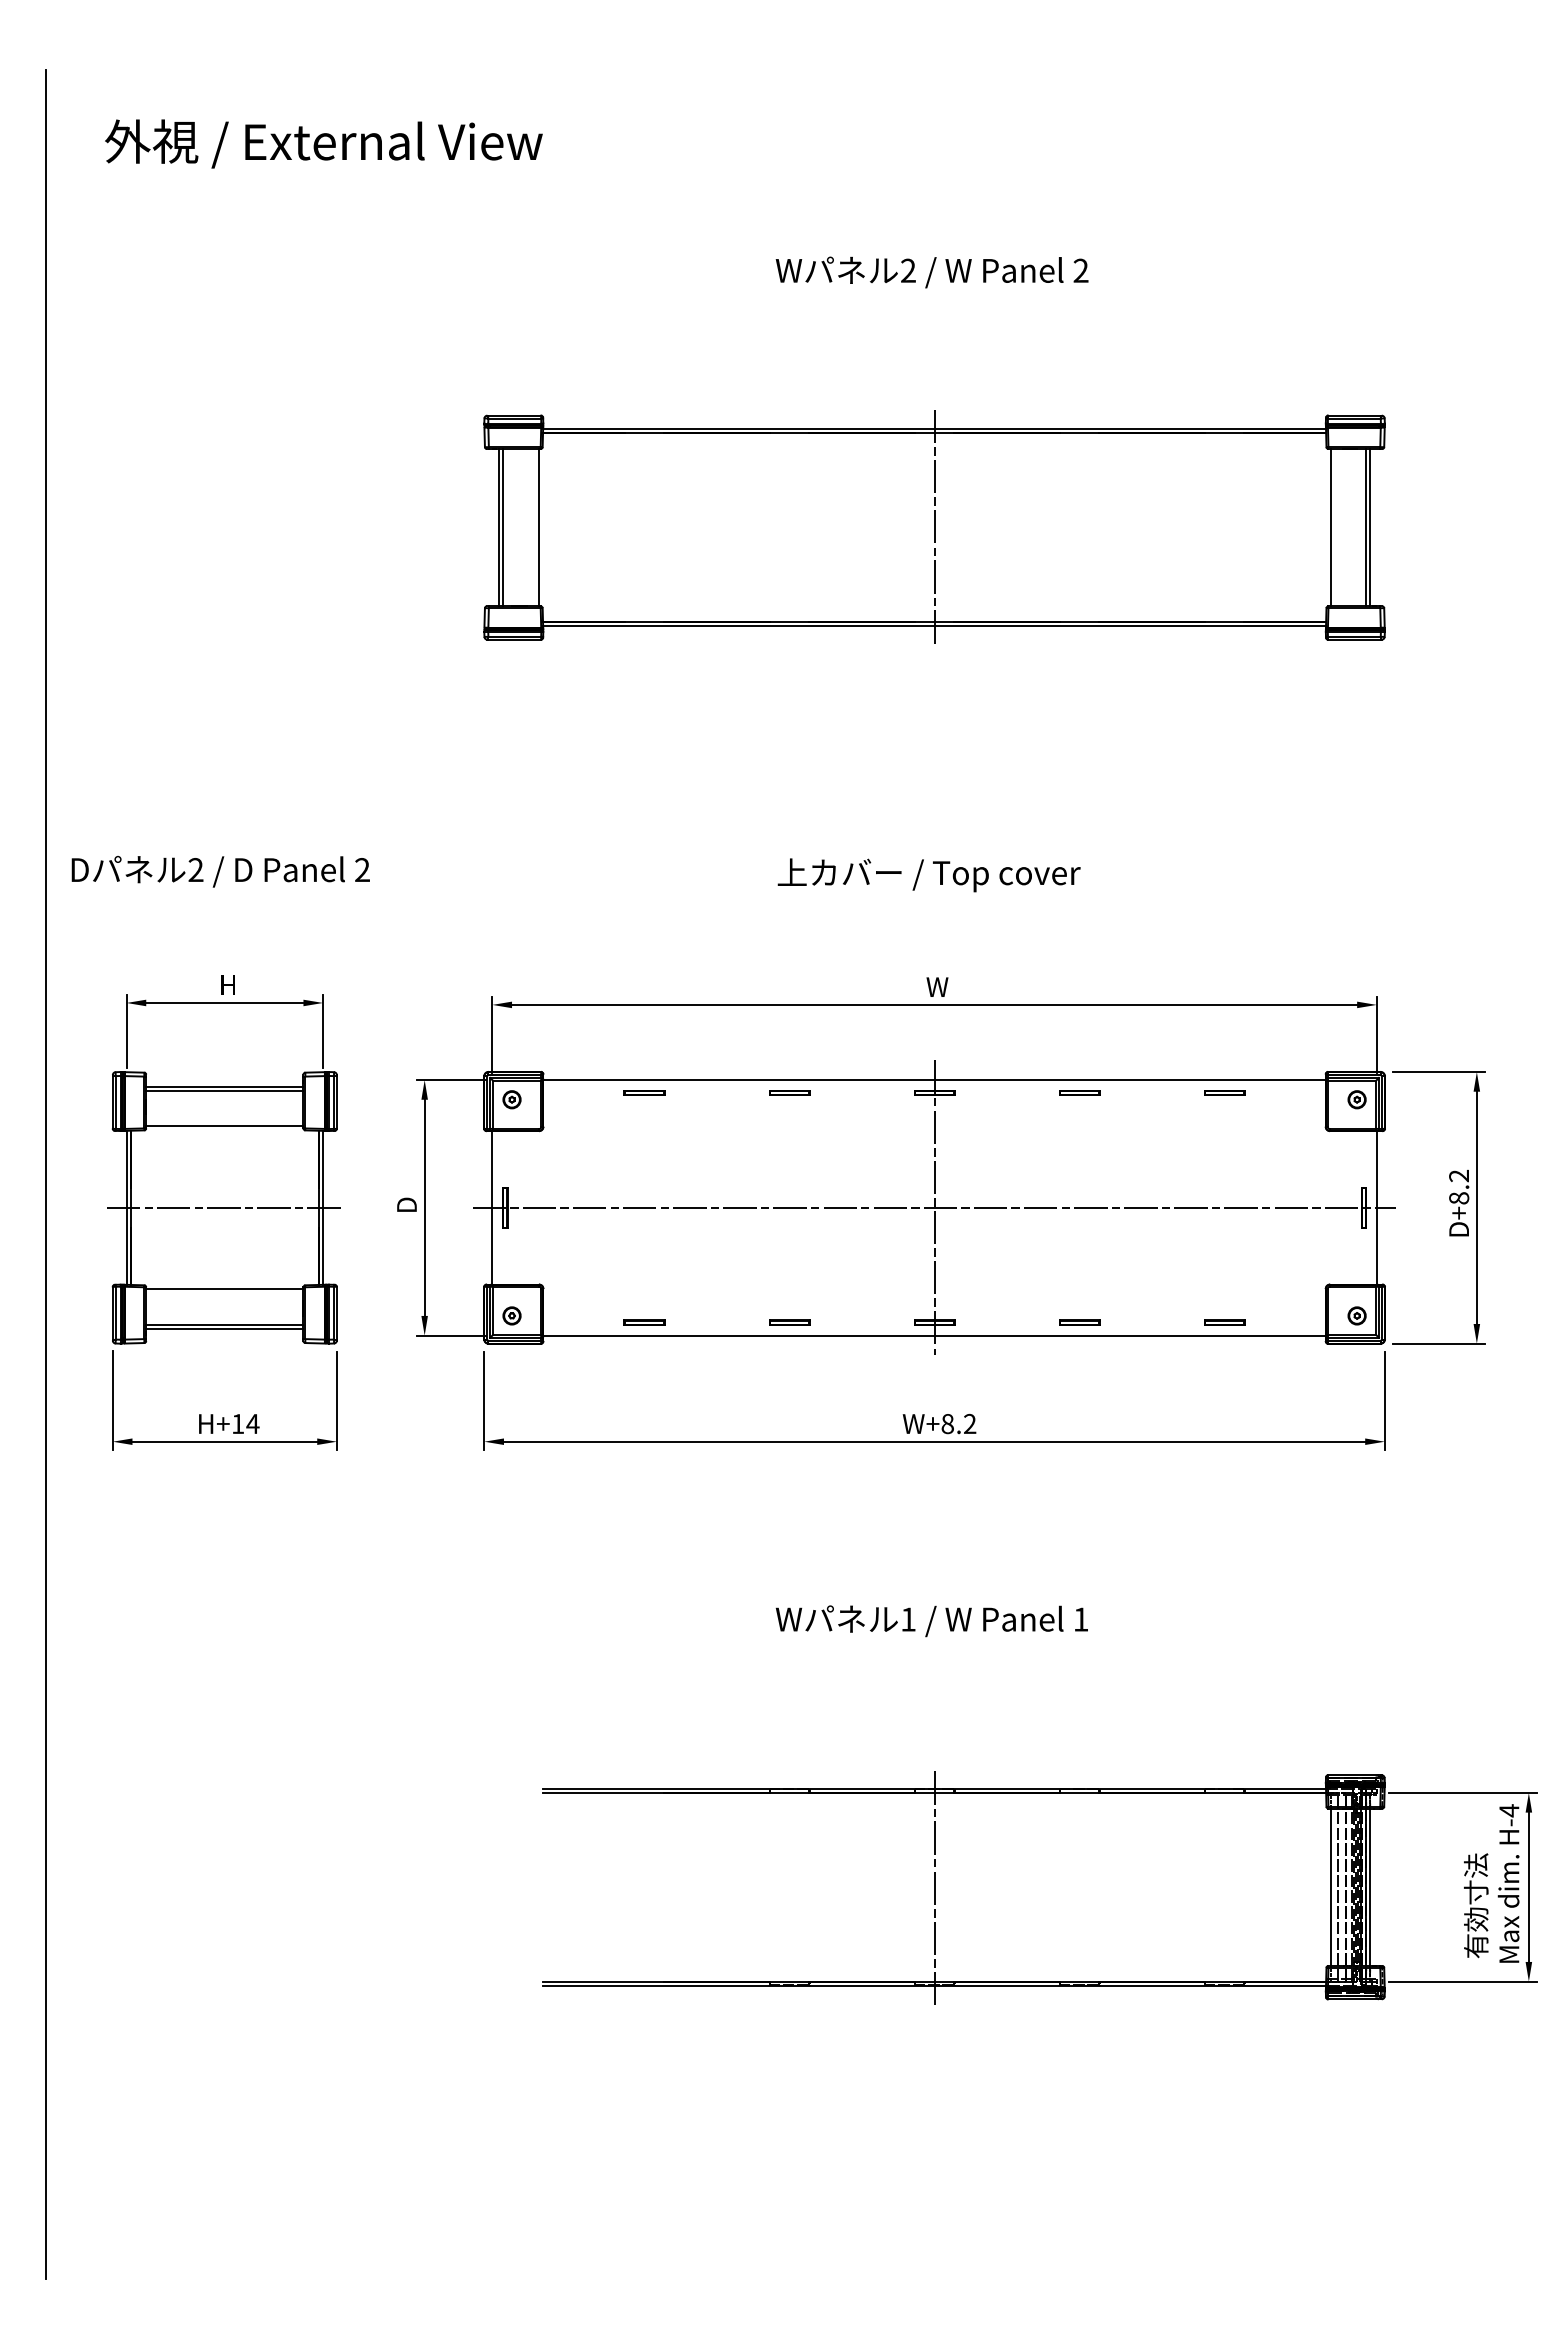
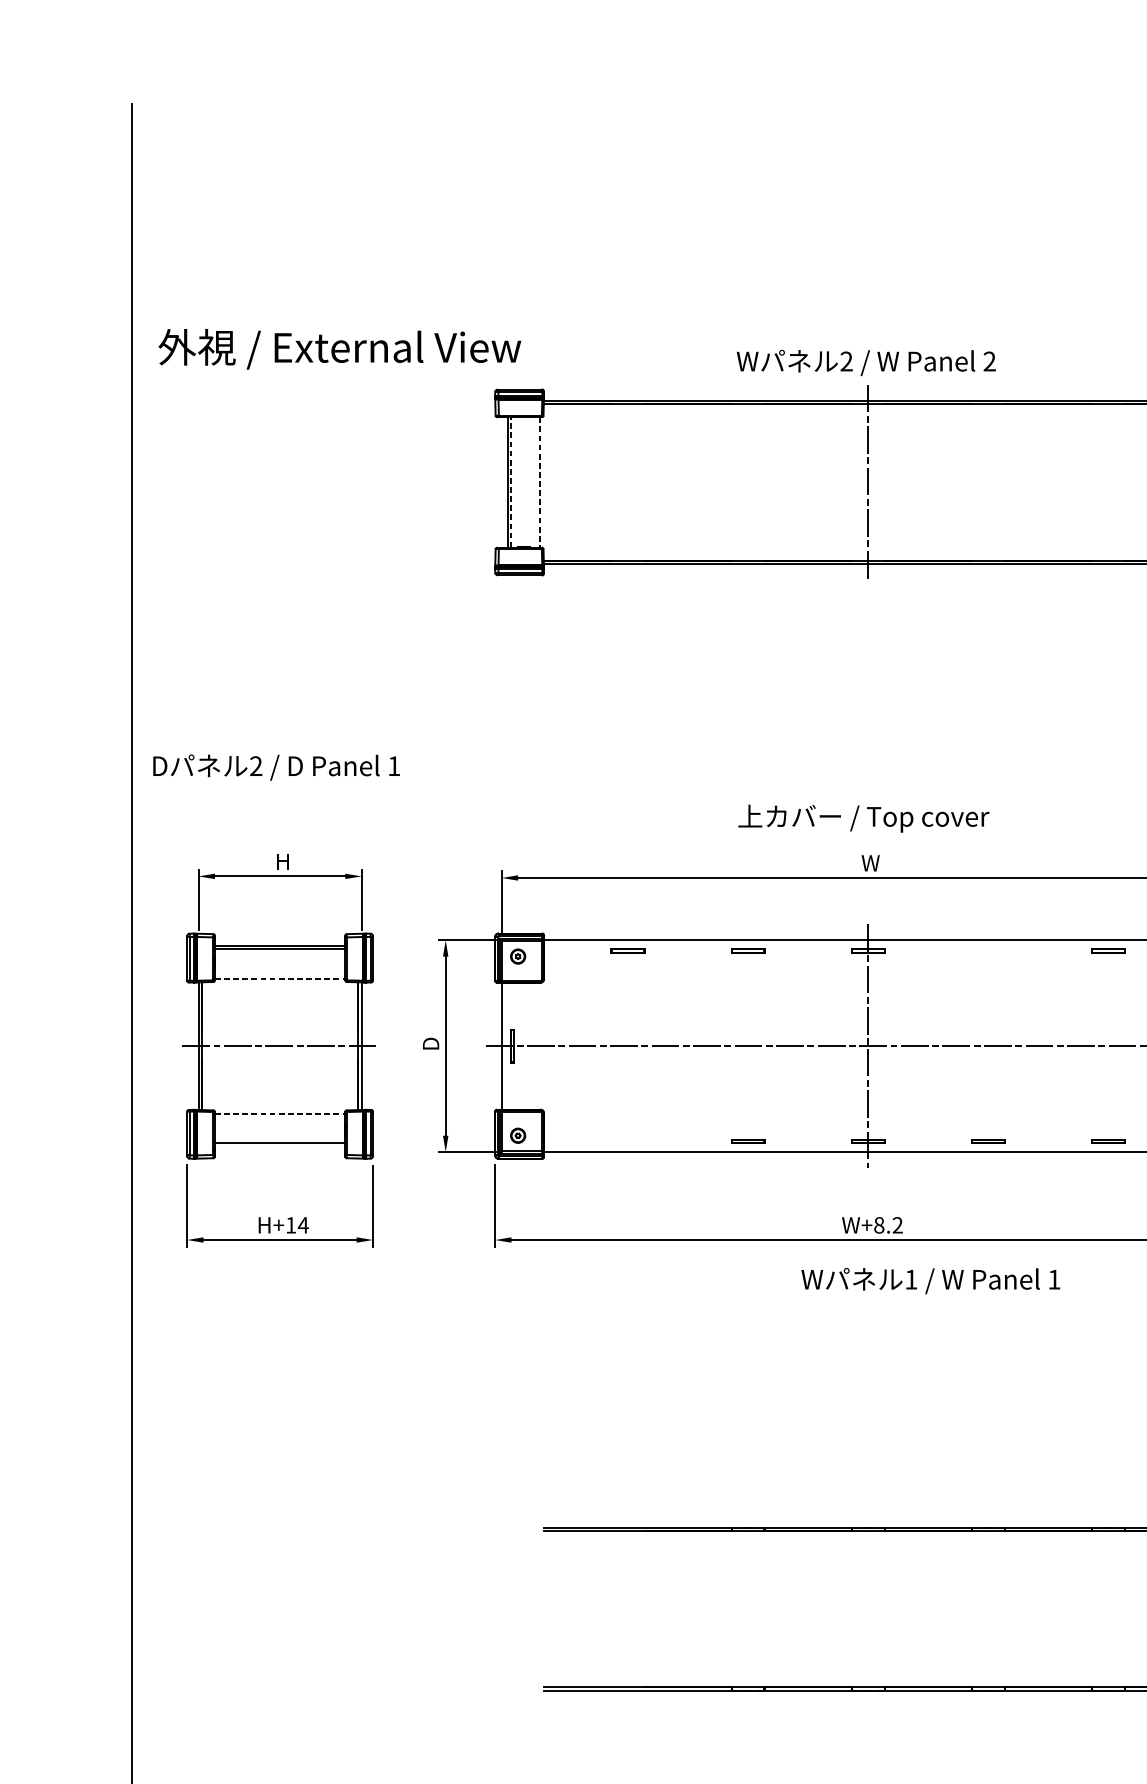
text: (323, 143) -> (339, 348), moved
text: (931, 272) -> (865, 362), moved
line: (503, 527) -> (511, 482), solid -> dashed
line: (538, 527) -> (540, 482), solid -> dashed
text: (362, 869) -> (394, 765), 2 -> 1
text: (928, 875) -> (863, 818), moved
part: (1079, 1092) -> (988, 950), removed
line: (224, 1126) -> (279, 978), solid -> dashed
line: (224, 1289) -> (279, 1113), solid -> dashed
part: (644, 1322) -> (627, 1141), removed
line: (224, 1328) -> (279, 1146), removed
text: (931, 1621) -> (930, 1281), moved
line: (934, 1887) -> (868, 1609), removed

